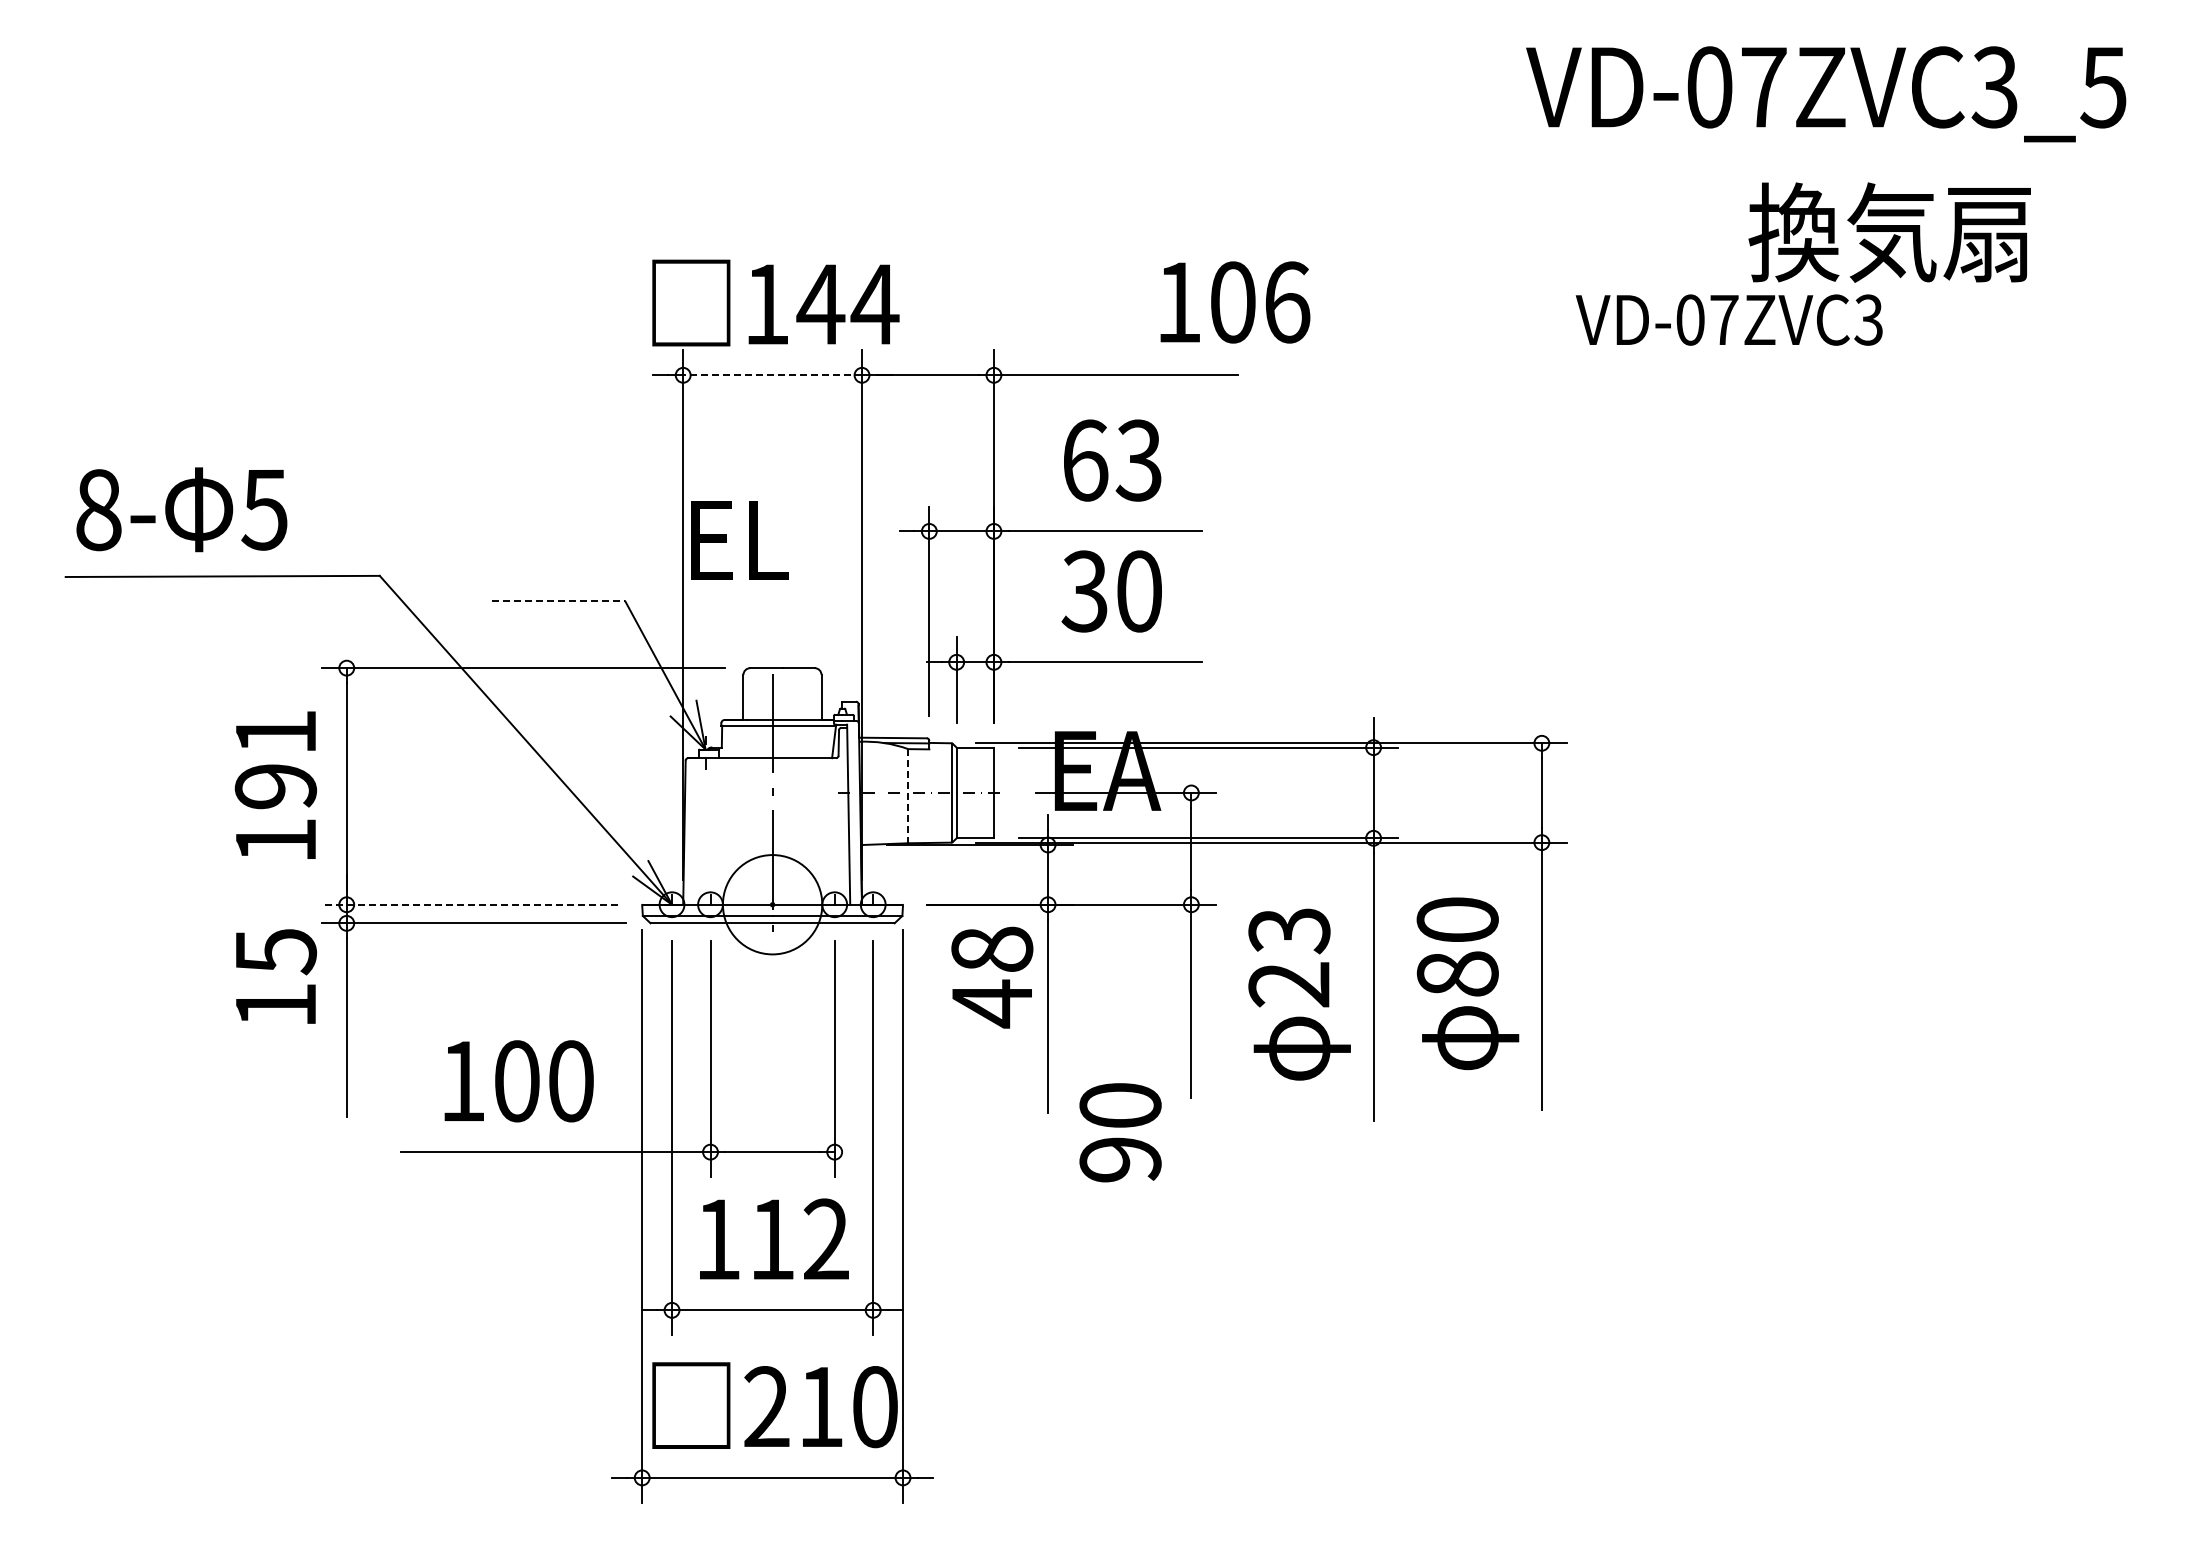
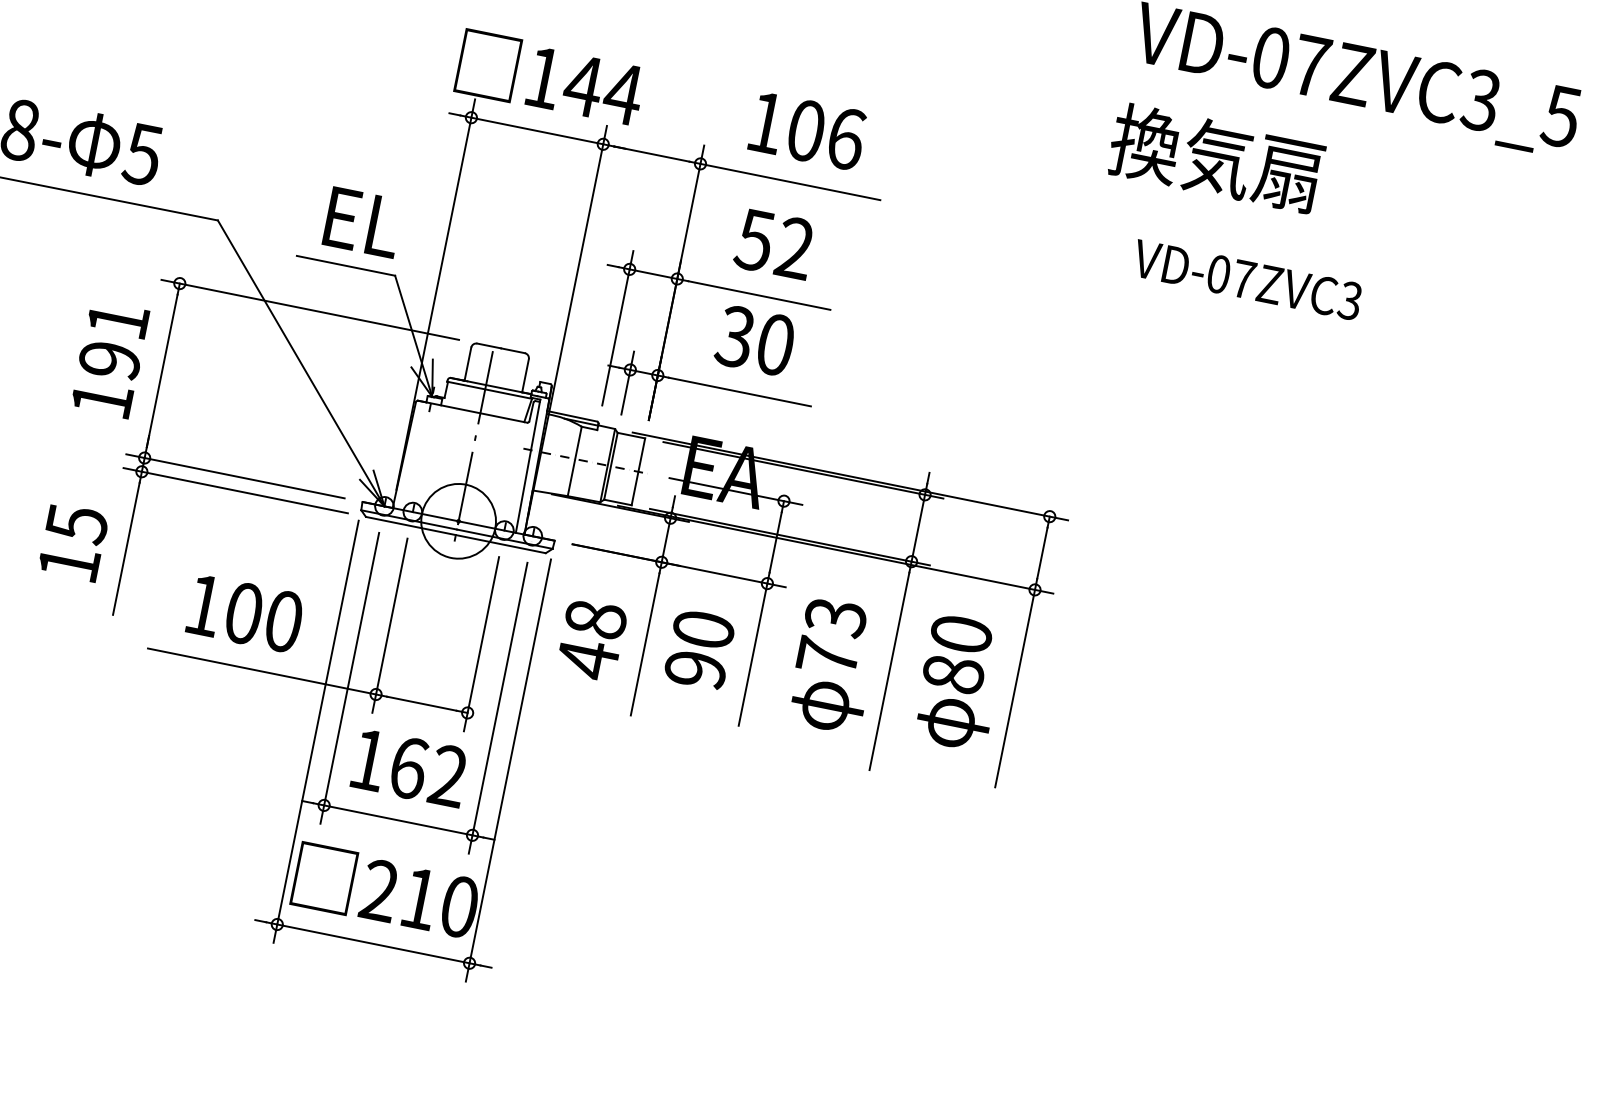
text: (1889, 232) -> (1216, 158), moved
text: (1235, 302) -> (808, 131), moved
text: (1728, 319) -> (1246, 279), moved
line: (772, 375) -> (537, 131), dashed -> solid
text: (1111, 460) -> (774, 244), 63 -> 52
text: (739, 540) -> (363, 222), moved
line: (558, 601) -> (345, 265), dashed -> solid
line: (908, 796) -> (574, 461), dashed -> solid
line: (469, 904) -> (235, 476), dashed -> solid
text: (276, 976) -> (73, 542), moved
text: (992, 977) -> (591, 640), moved
text: (1288, 984) -> (827, 656), 23 -> 73
text: (1120, 1132) -> (699, 649), moved
text: (773, 1239) -> (409, 768), 112 -> 162

